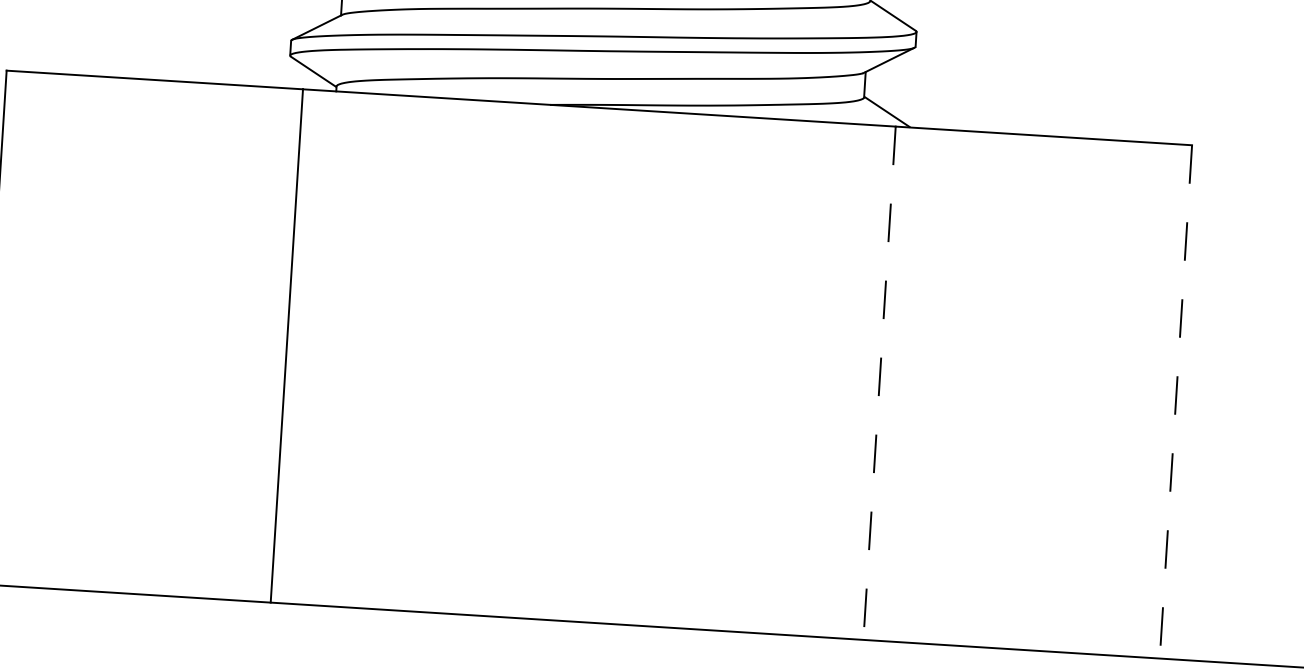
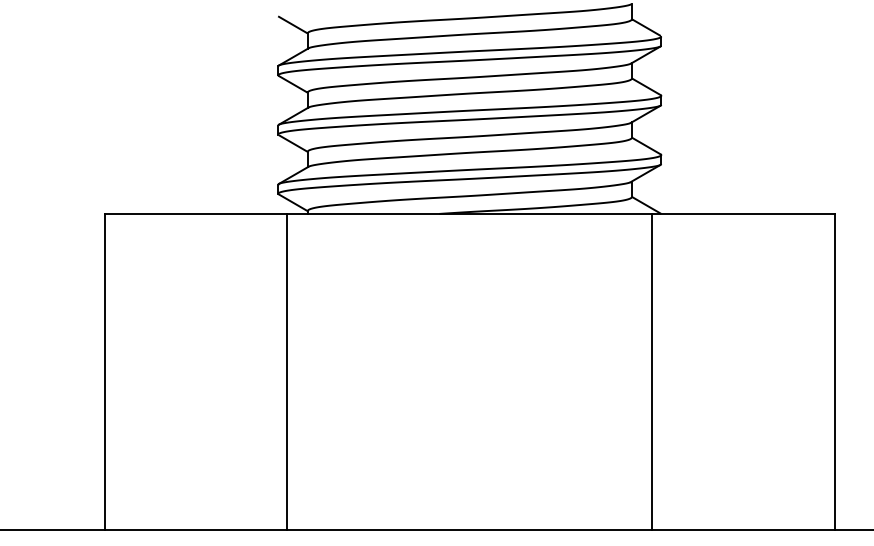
line: (880, 382) -> (652, 371), dashed -> solid
line: (1175, 401) -> (834, 371), dashed -> solid

